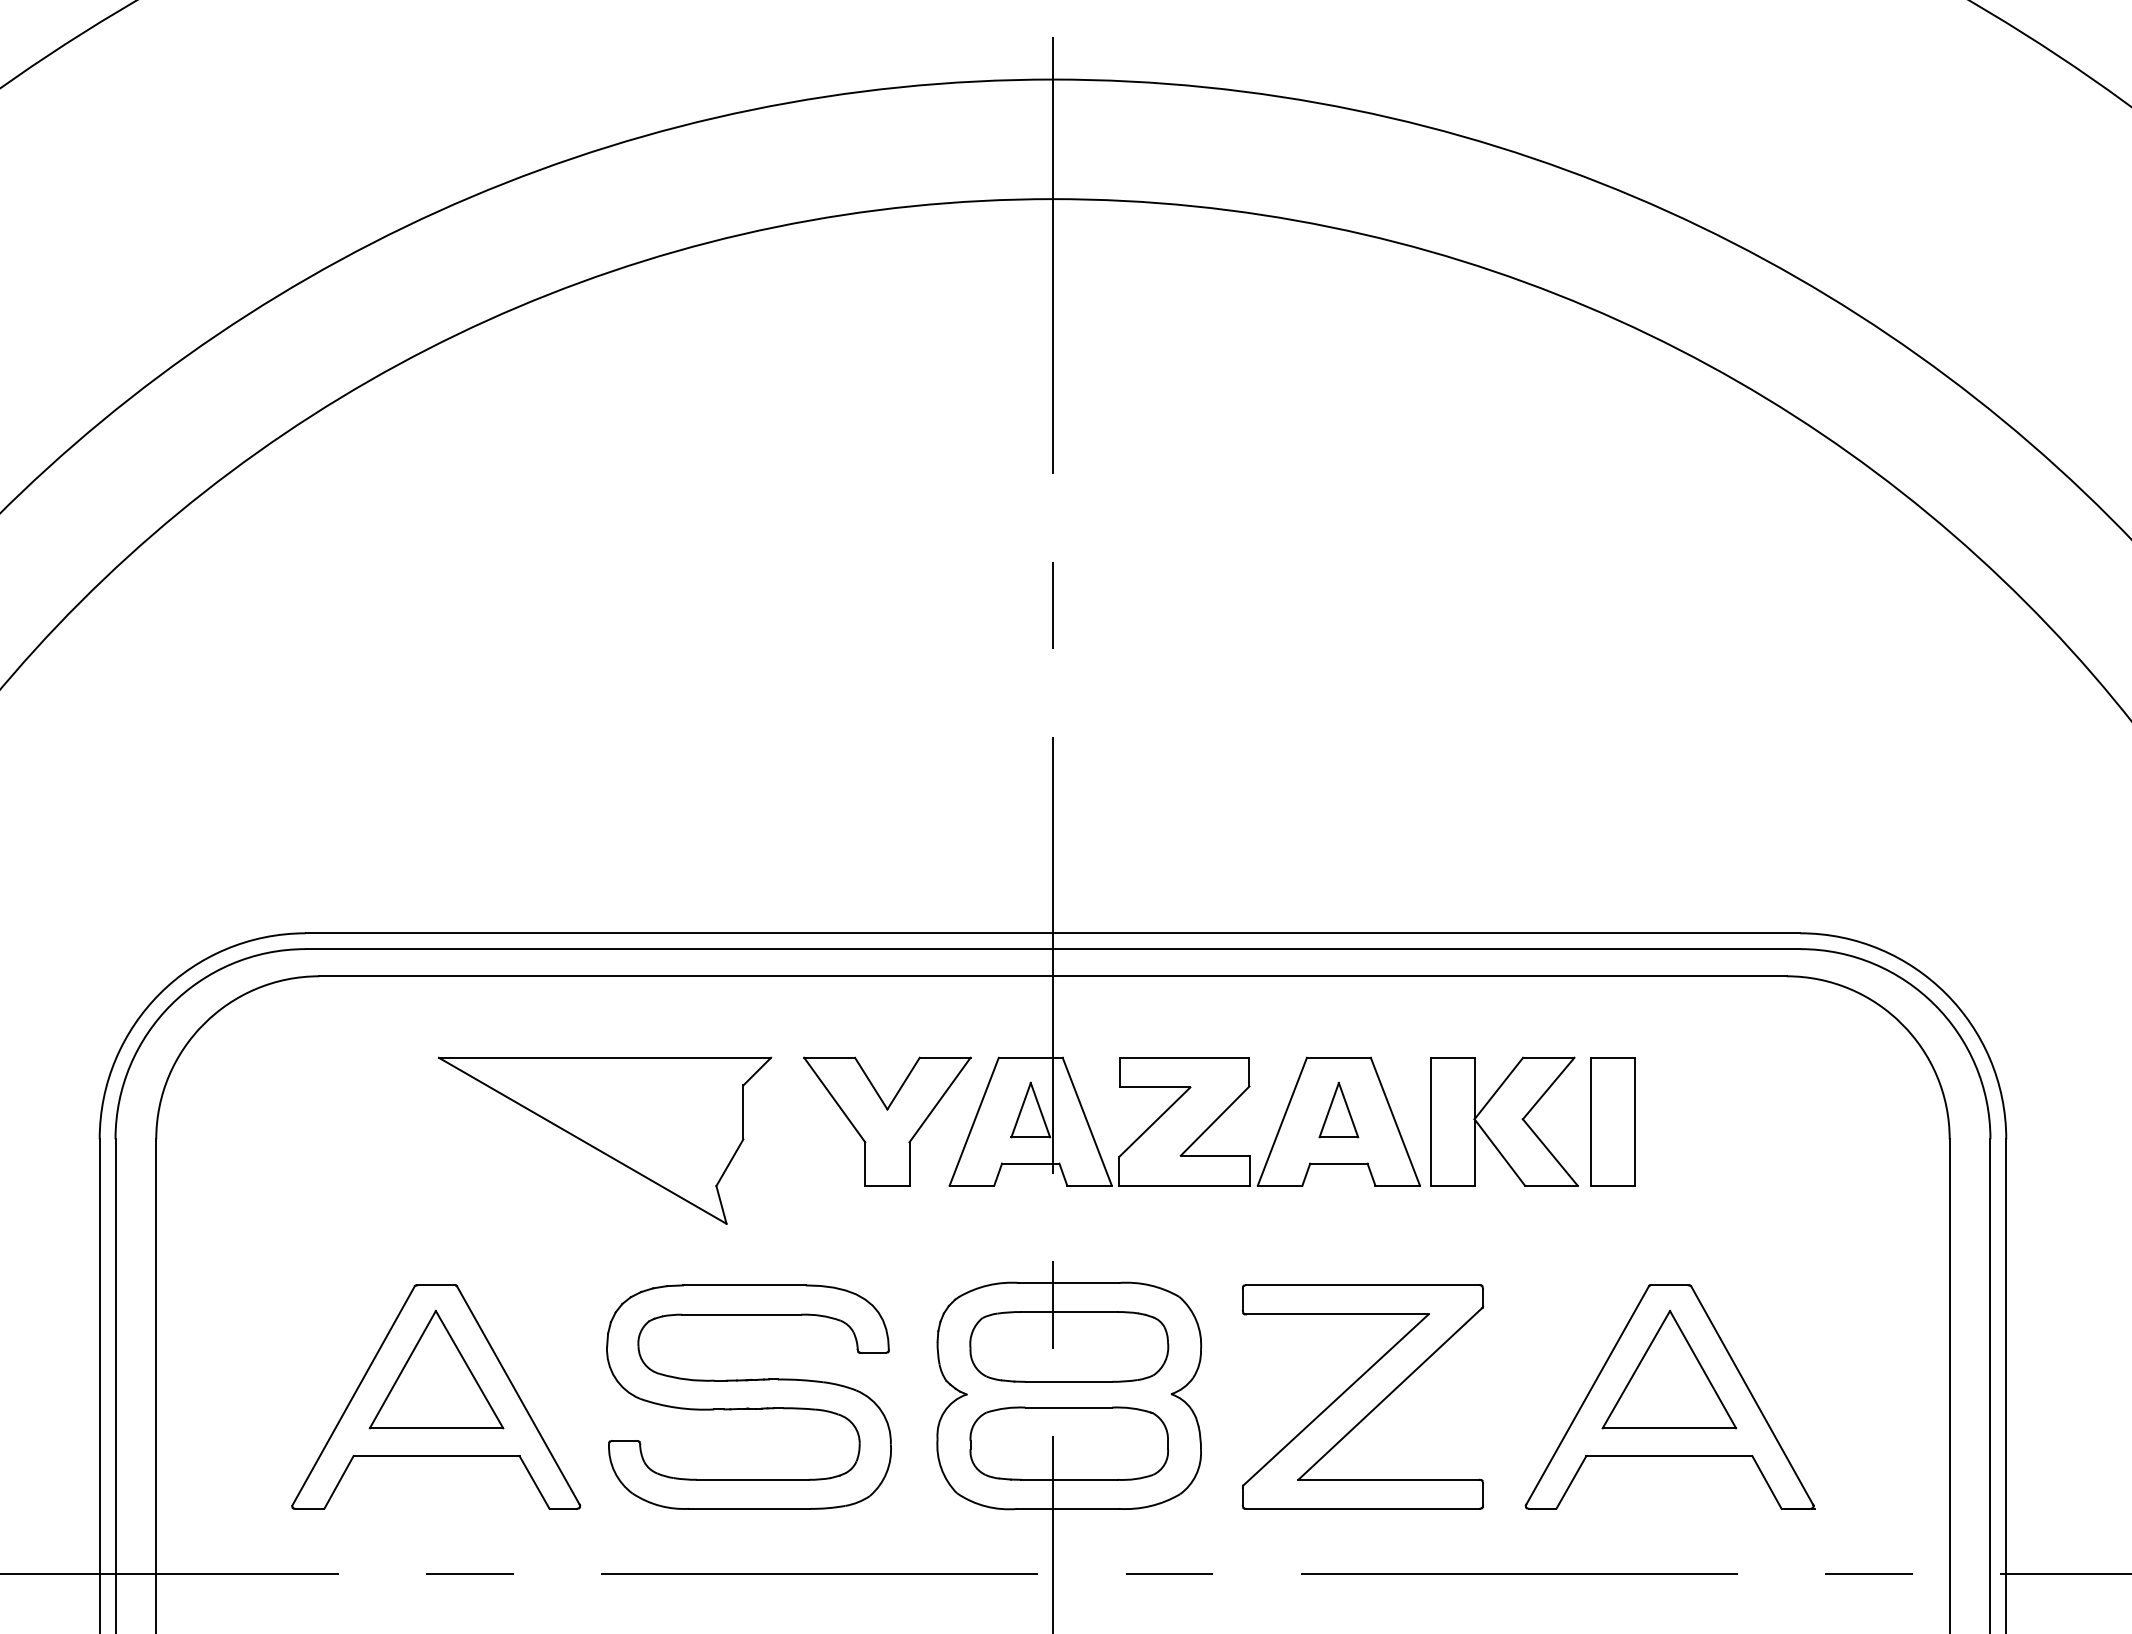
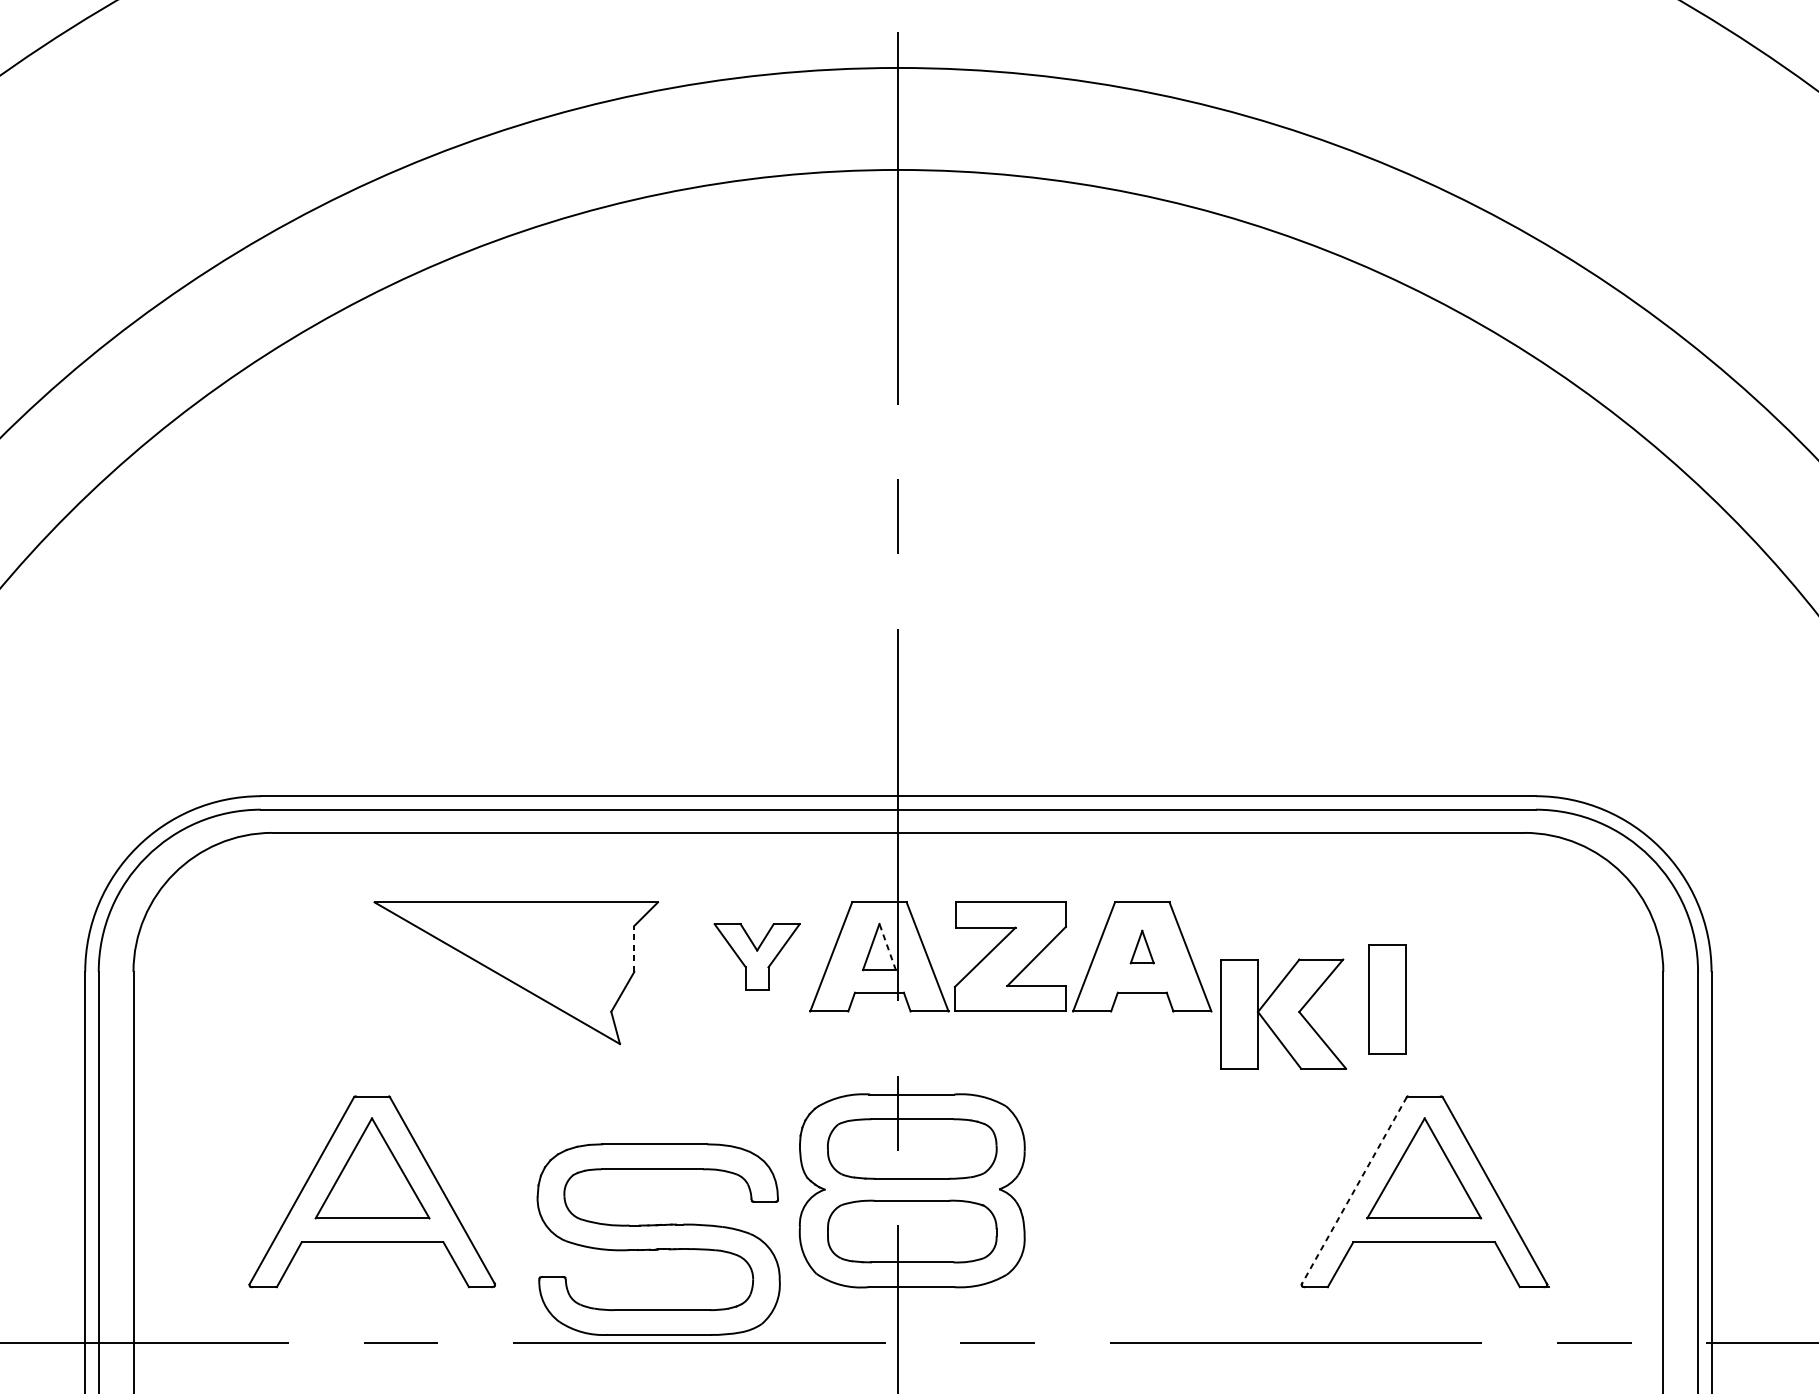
line: (1040, 1110) -> (887, 947), solid -> dashed
part: (1338, 1110) -> (1141, 947), size x0.7
line: (743, 1112) -> (634, 949), solid -> dashed
part: (887, 1121) -> (757, 956), size x0.6
part: (1504, 1121) -> (1283, 1013), moved
part: (1612, 1121) -> (1387, 999), moved
line: (1587, 1395) -> (1354, 1190), solid -> dashed
part: (748, 1396) -> (658, 1239), moved
part: (1362, 1396) -> (1162, 1191), removed

